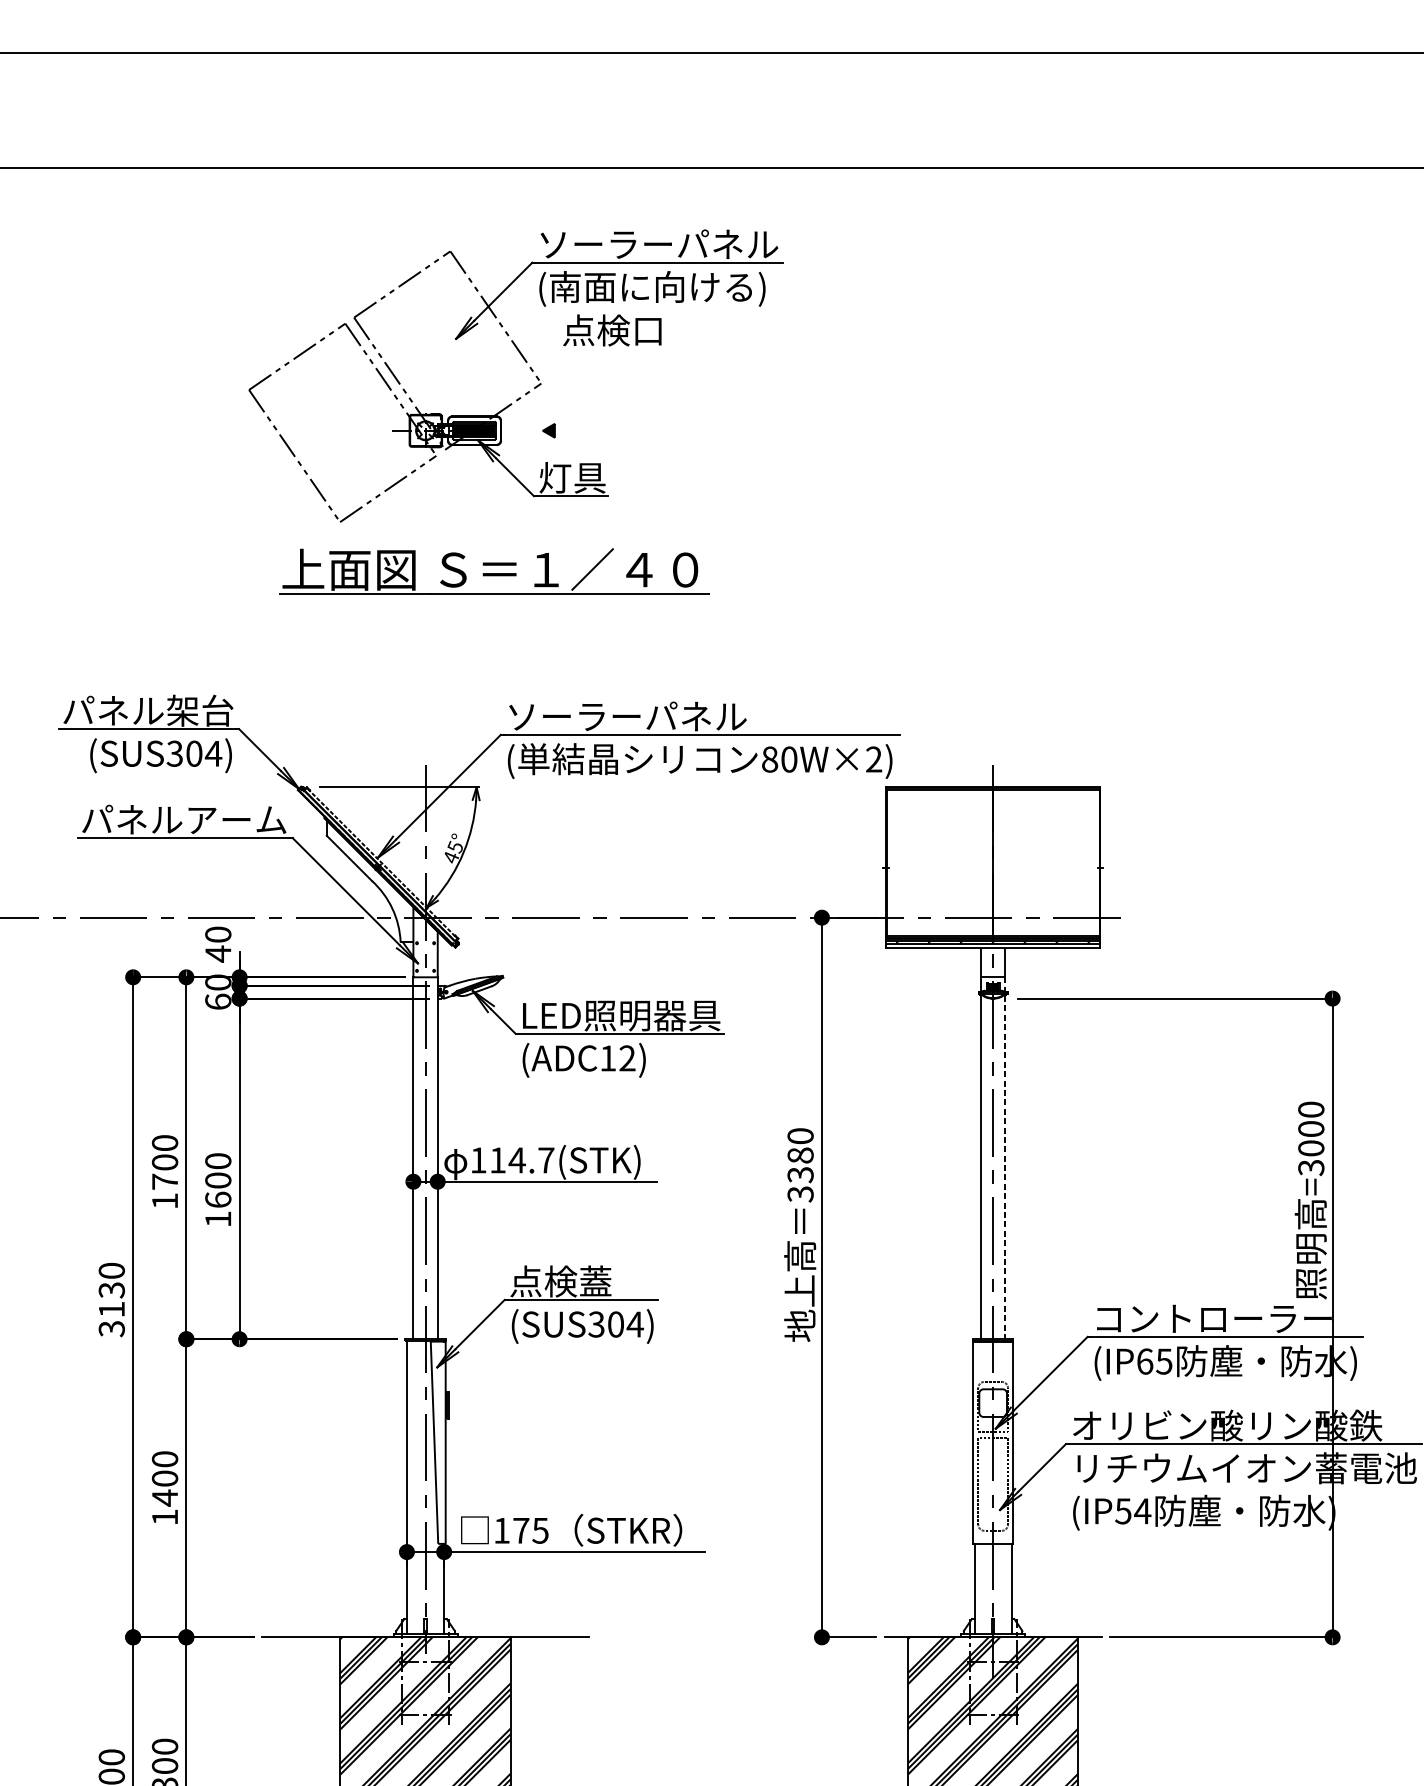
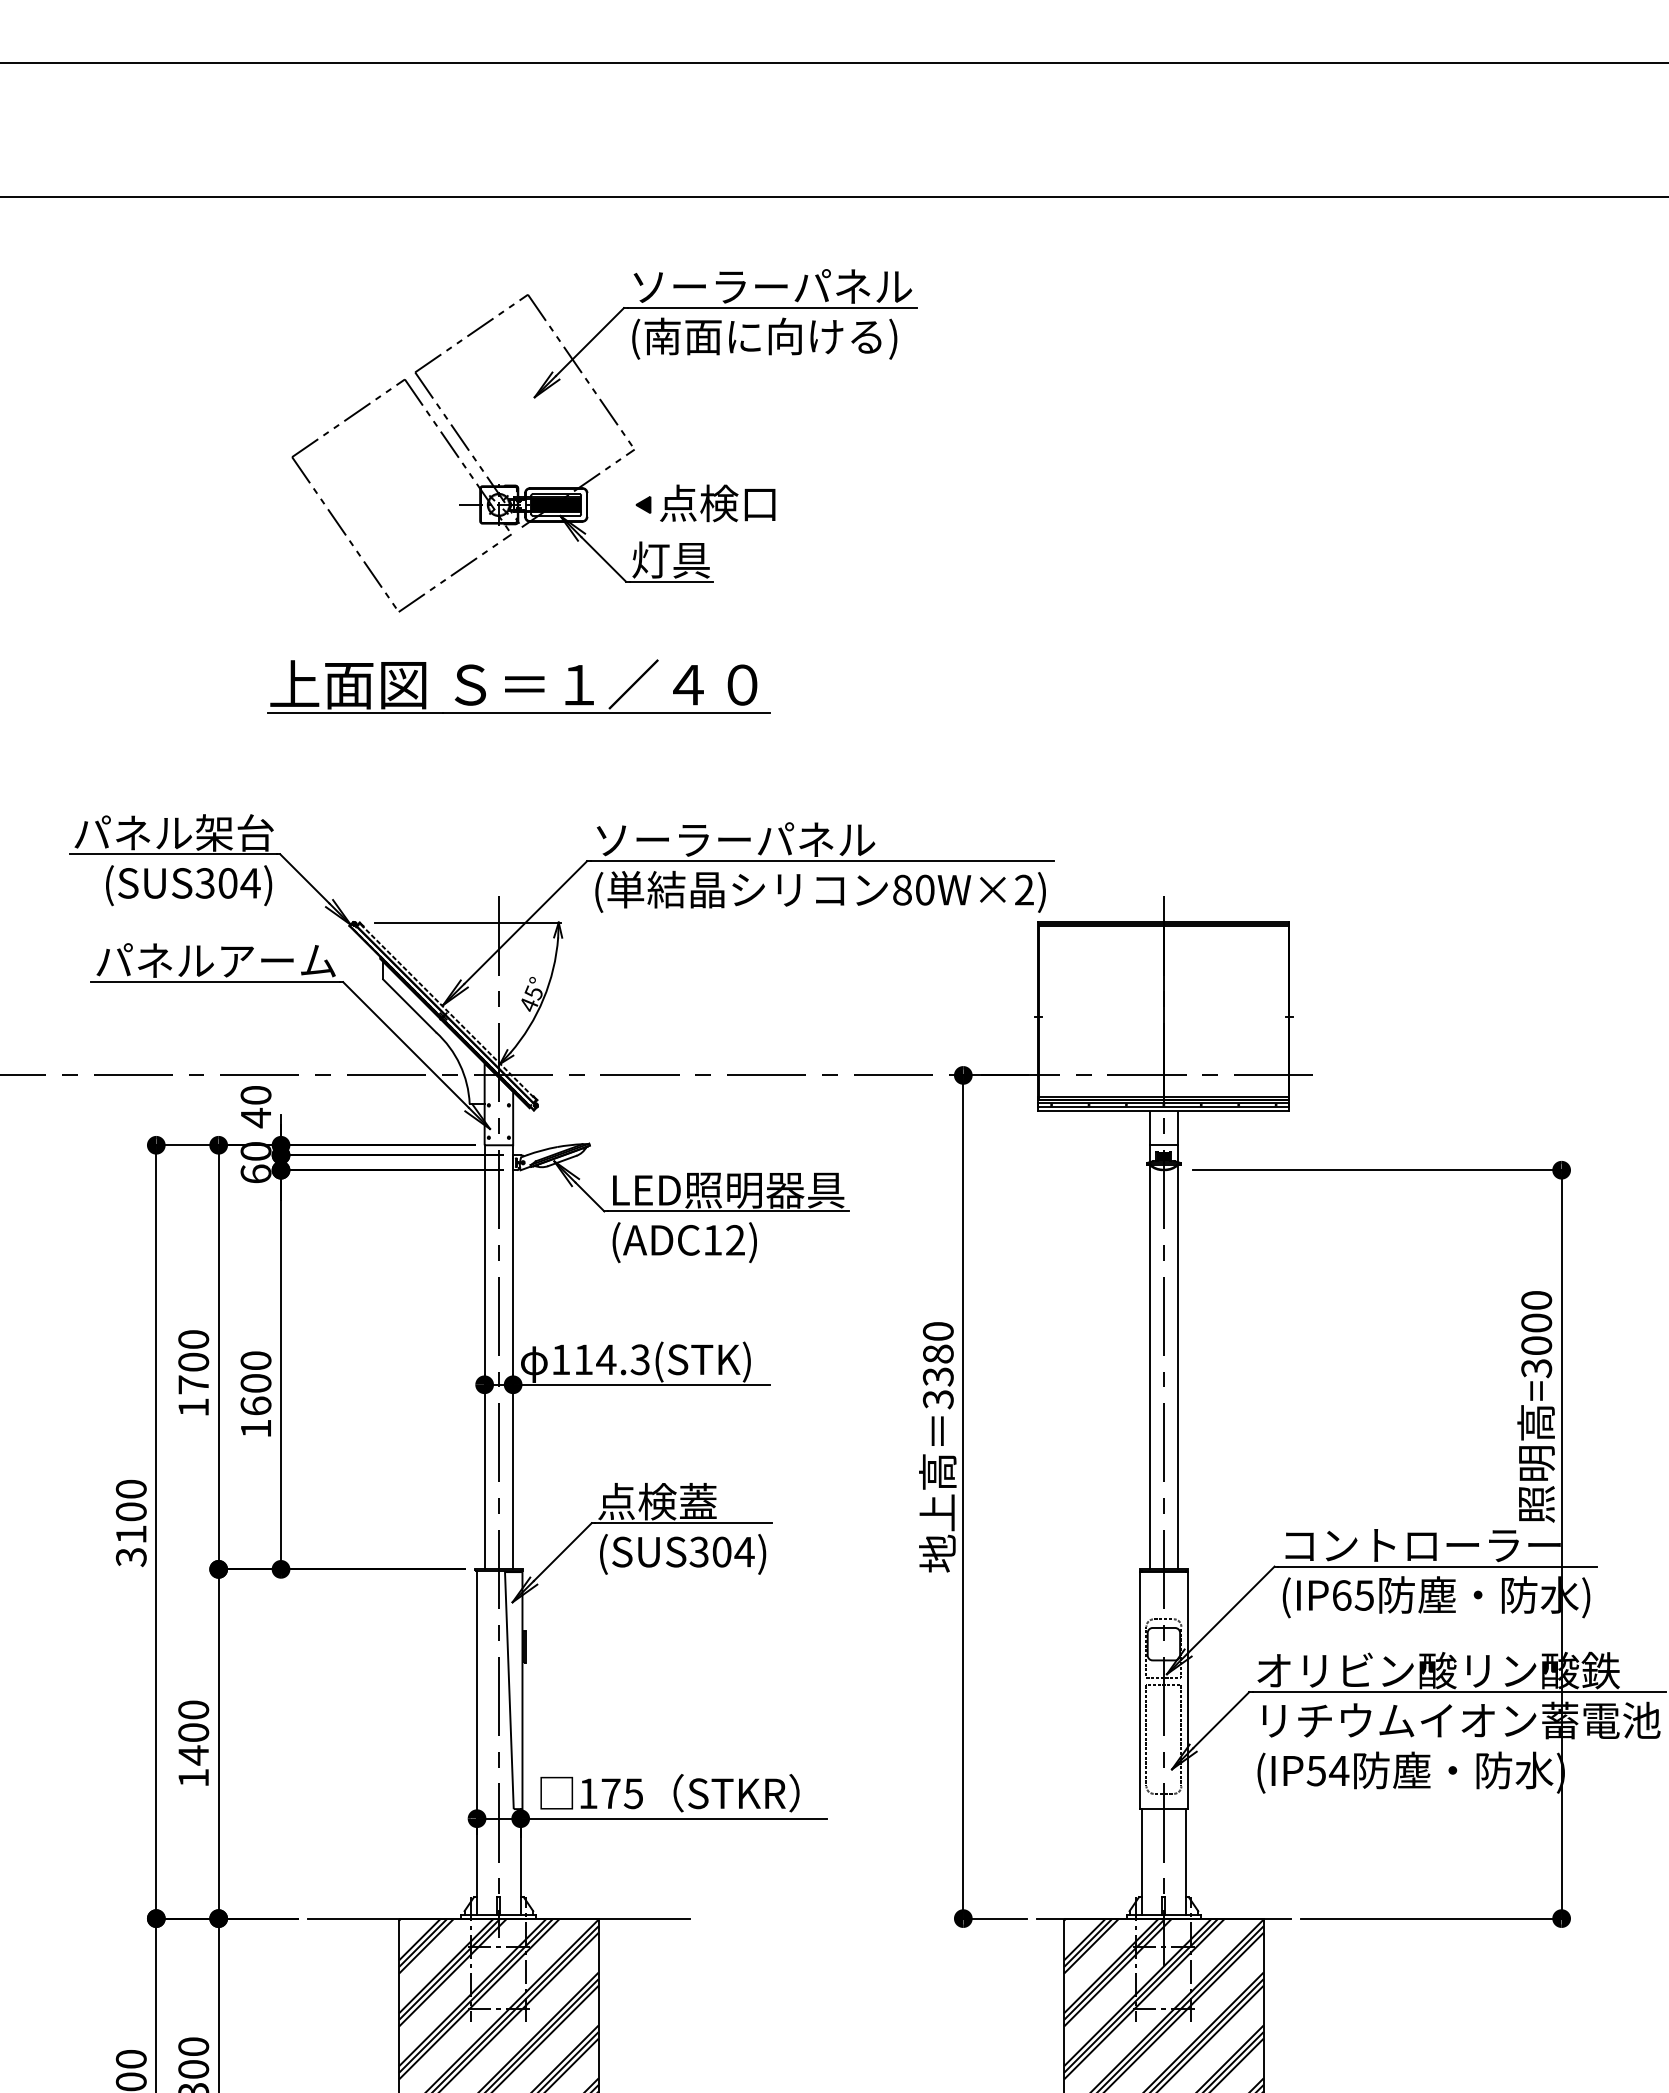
text: (612, 330) -> (717, 503), moved
part: (494, 571) -> (518, 686), moved
line: (1005, 1158) -> (1178, 1357), dashed -> solid
text: (545, 1160) -> (639, 1359), 114.7(STK) -> 114.3(STK)
text: (111, 1289) -> (131, 1511), 3130 -> 3100

